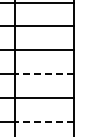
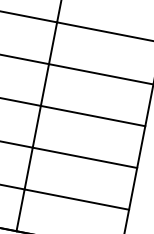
line: (44, 74) -> (92, 116), dashed -> solid
line: (44, 121) -> (76, 199), dashed -> solid

